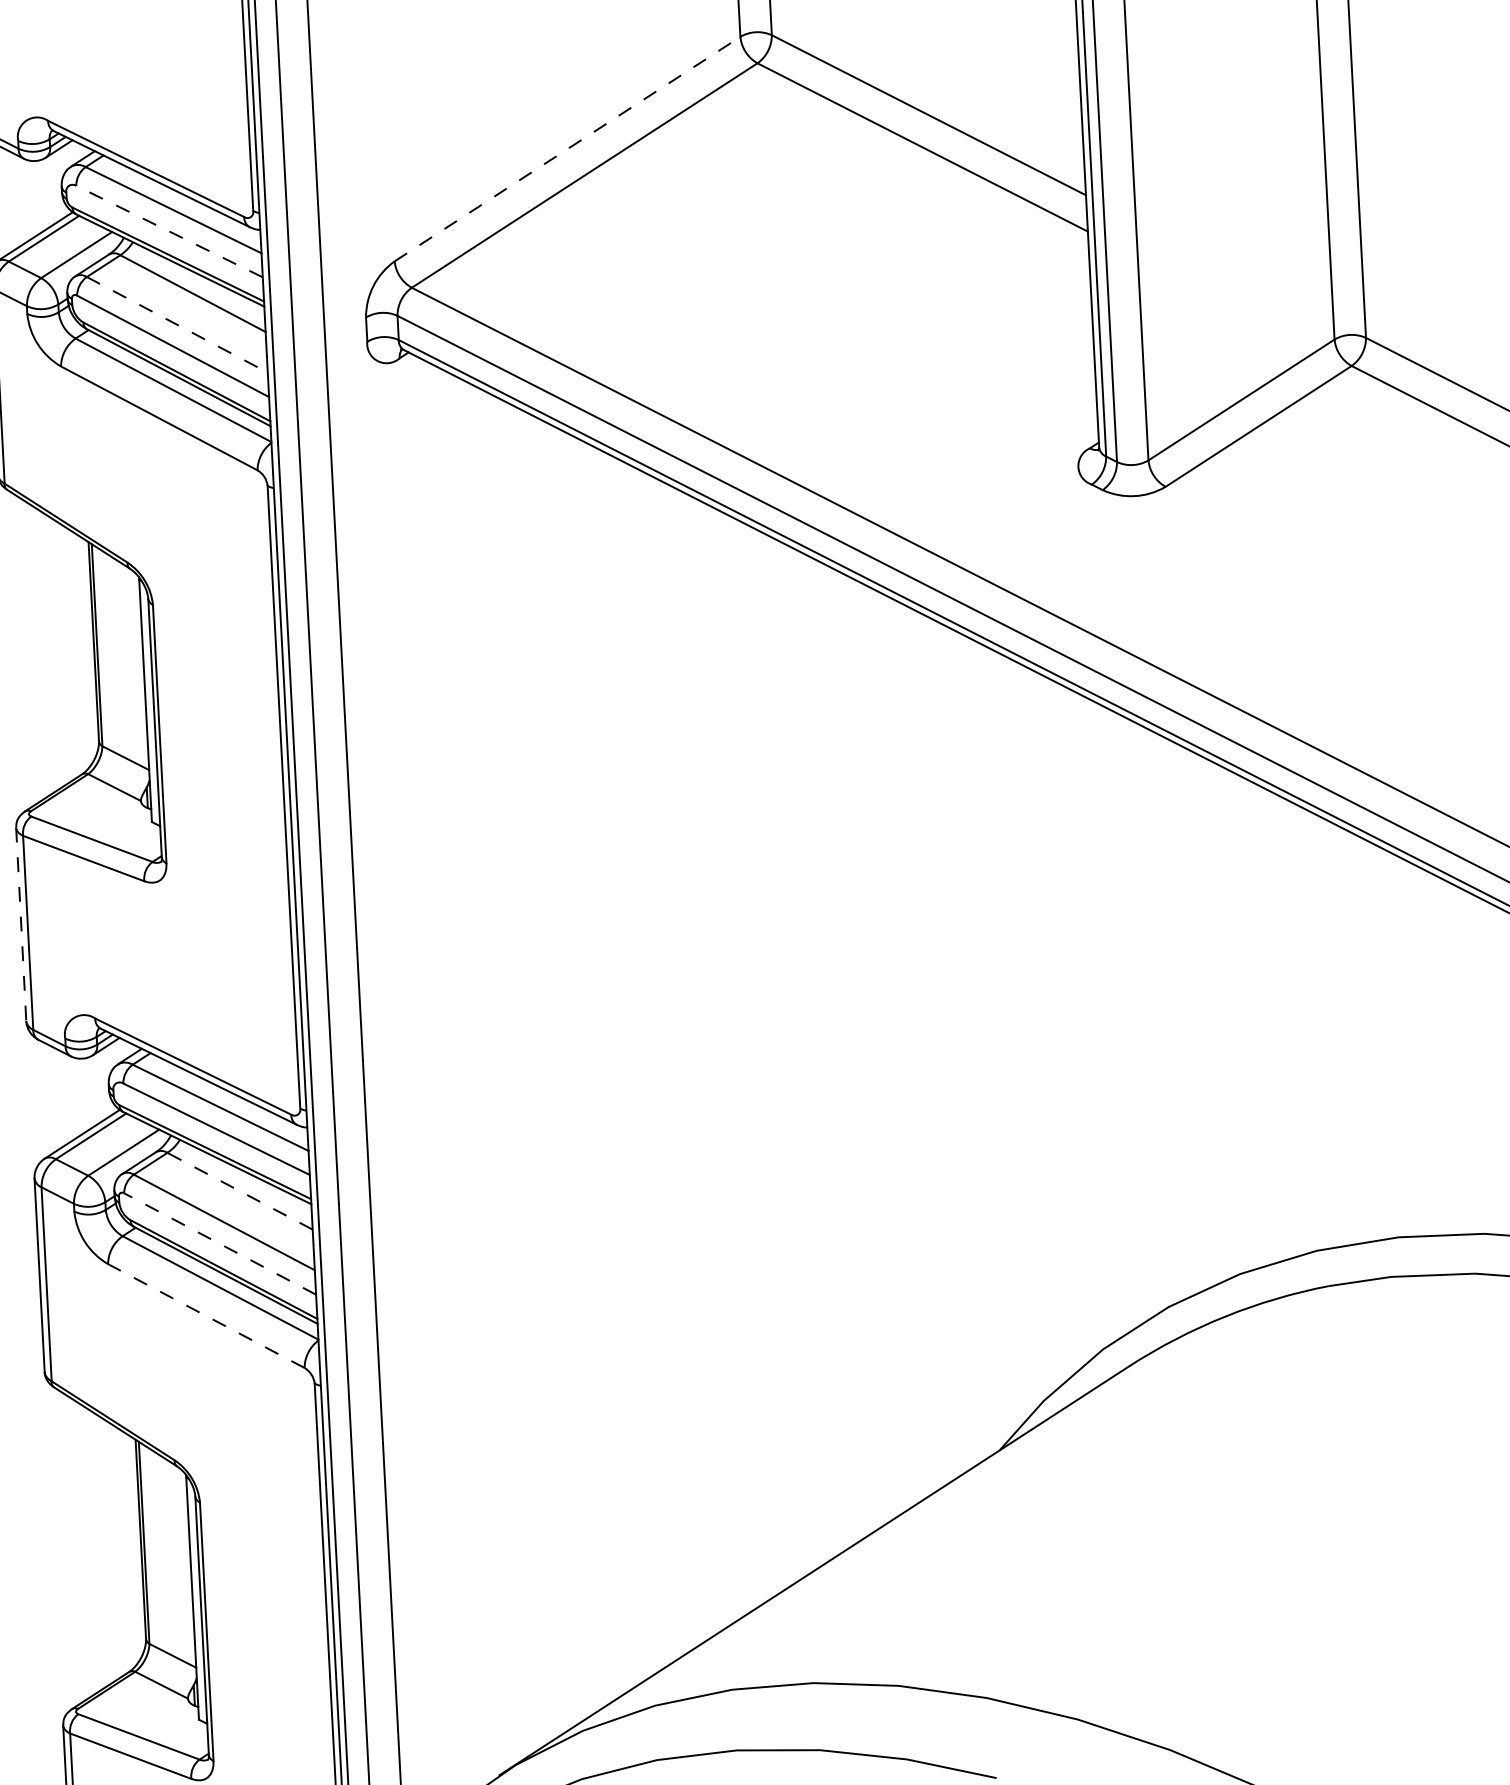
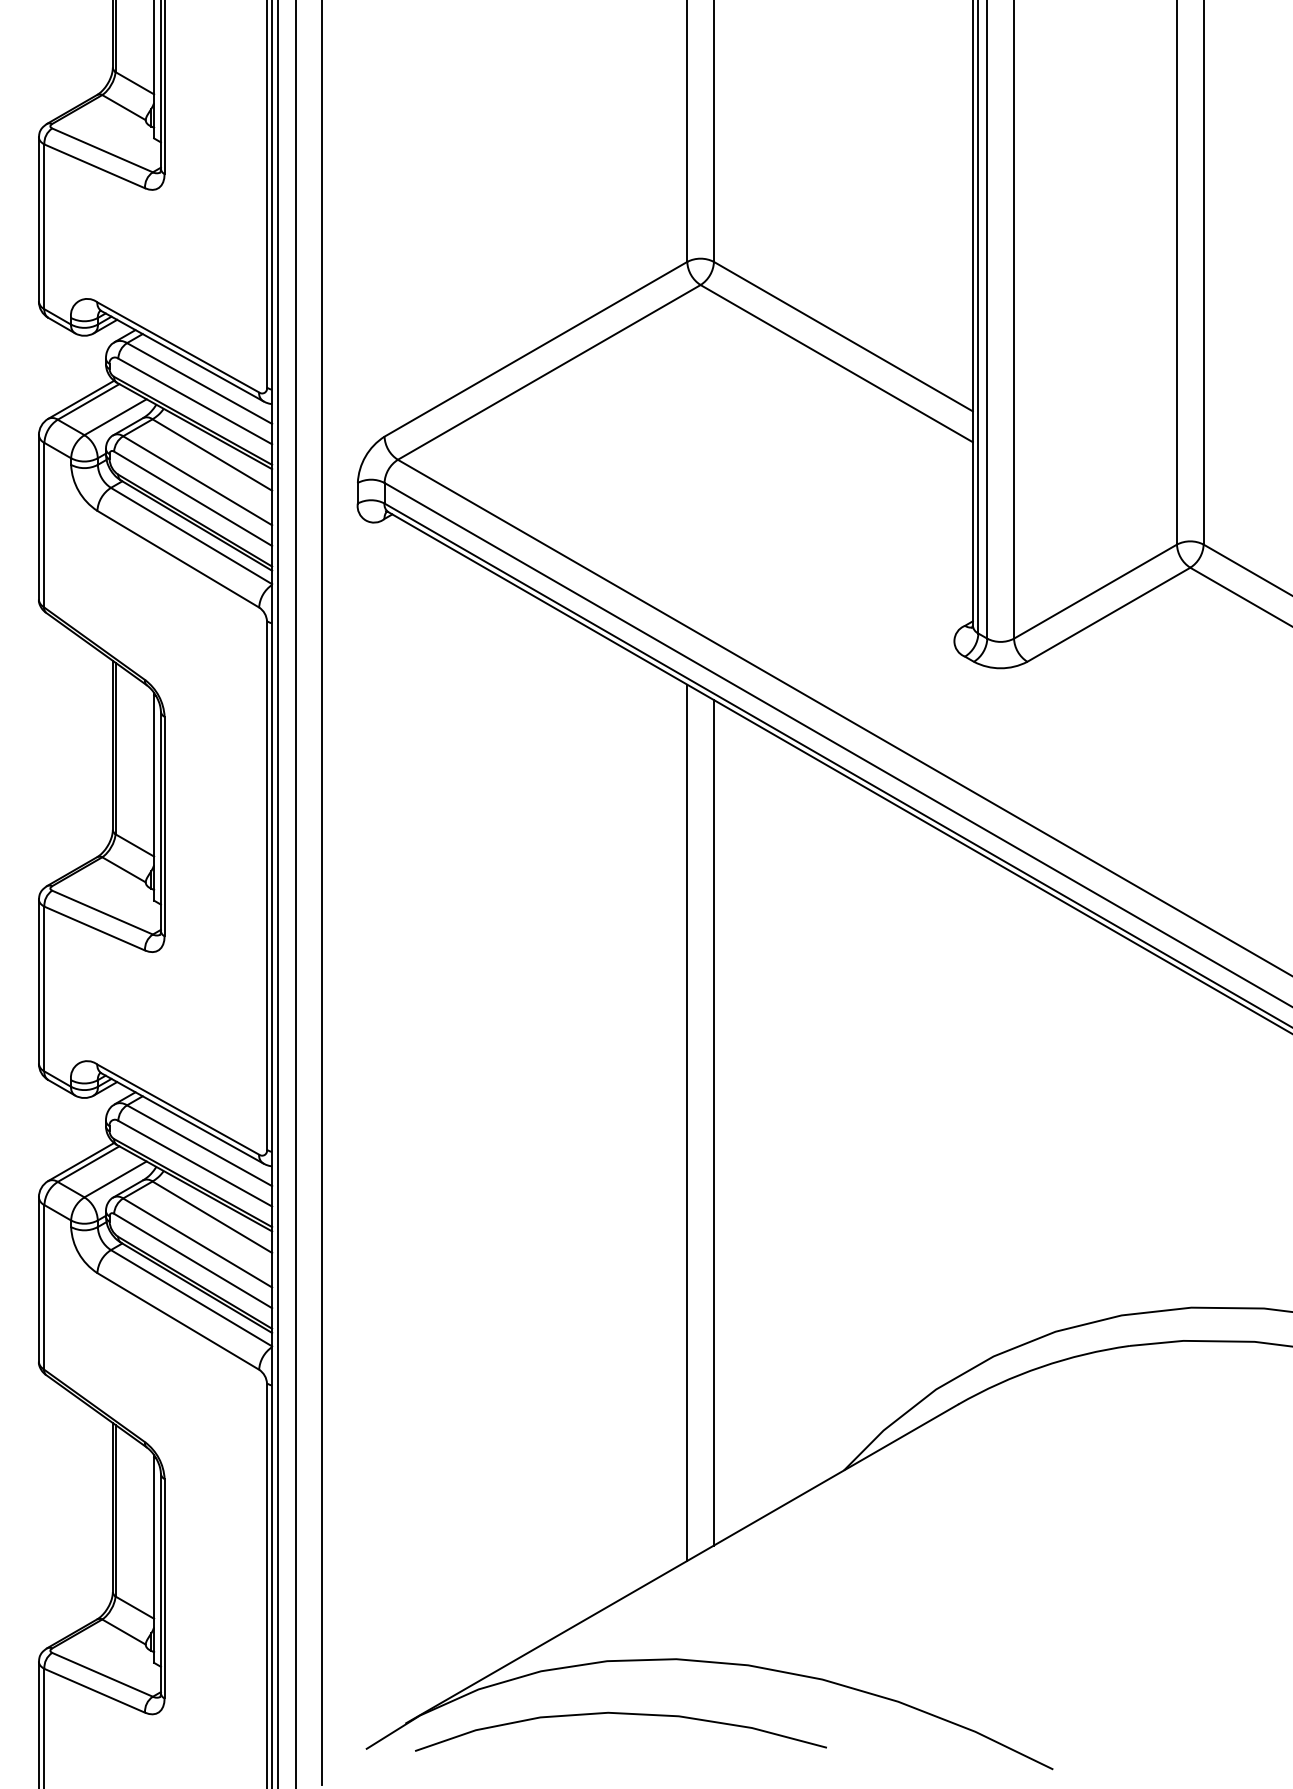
line: (567, 149) -> (535, 349), dashed -> solid
line: (168, 231) -> (194, 401), dashed -> solid
line: (177, 324) -> (197, 480), dashed -> solid
line: (20, 925) -> (38, 982), dashed -> solid
line: (824, 1048) -> (713, 1122), added
line: (793, 1050) -> (687, 1122), added
line: (240, 1191) -> (212, 1217), dashed -> solid
line: (219, 1243) -> (192, 1260), dashed -> solid
line: (205, 1316) -> (177, 1321), dashed -> solid

